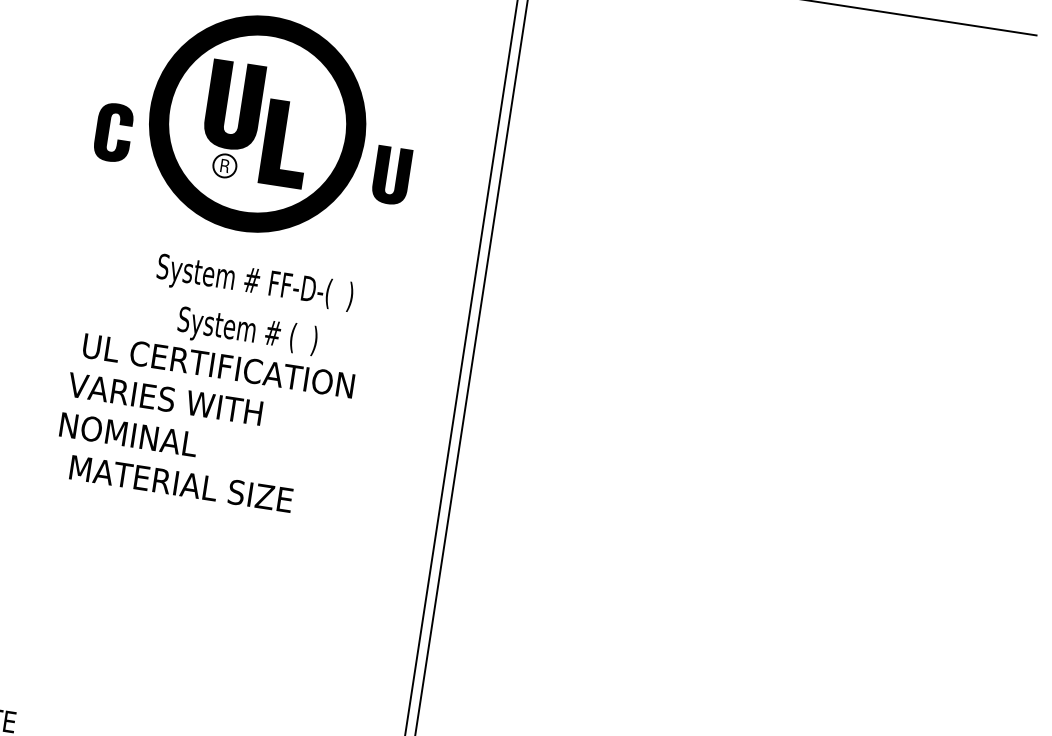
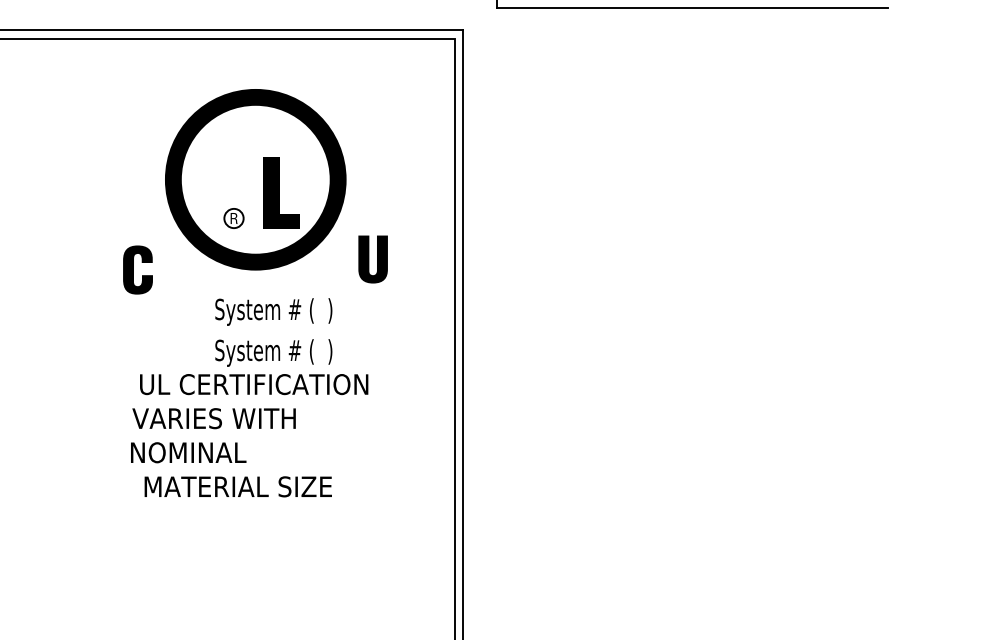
fill: (233, 105) -> (233, 167), removed
part: (113, 131) -> (137, 269), moved
part: (391, 175) -> (372, 259), moved
text: (254, 283) -> (273, 311), System # FF-D-(  ) -> System # (  )

